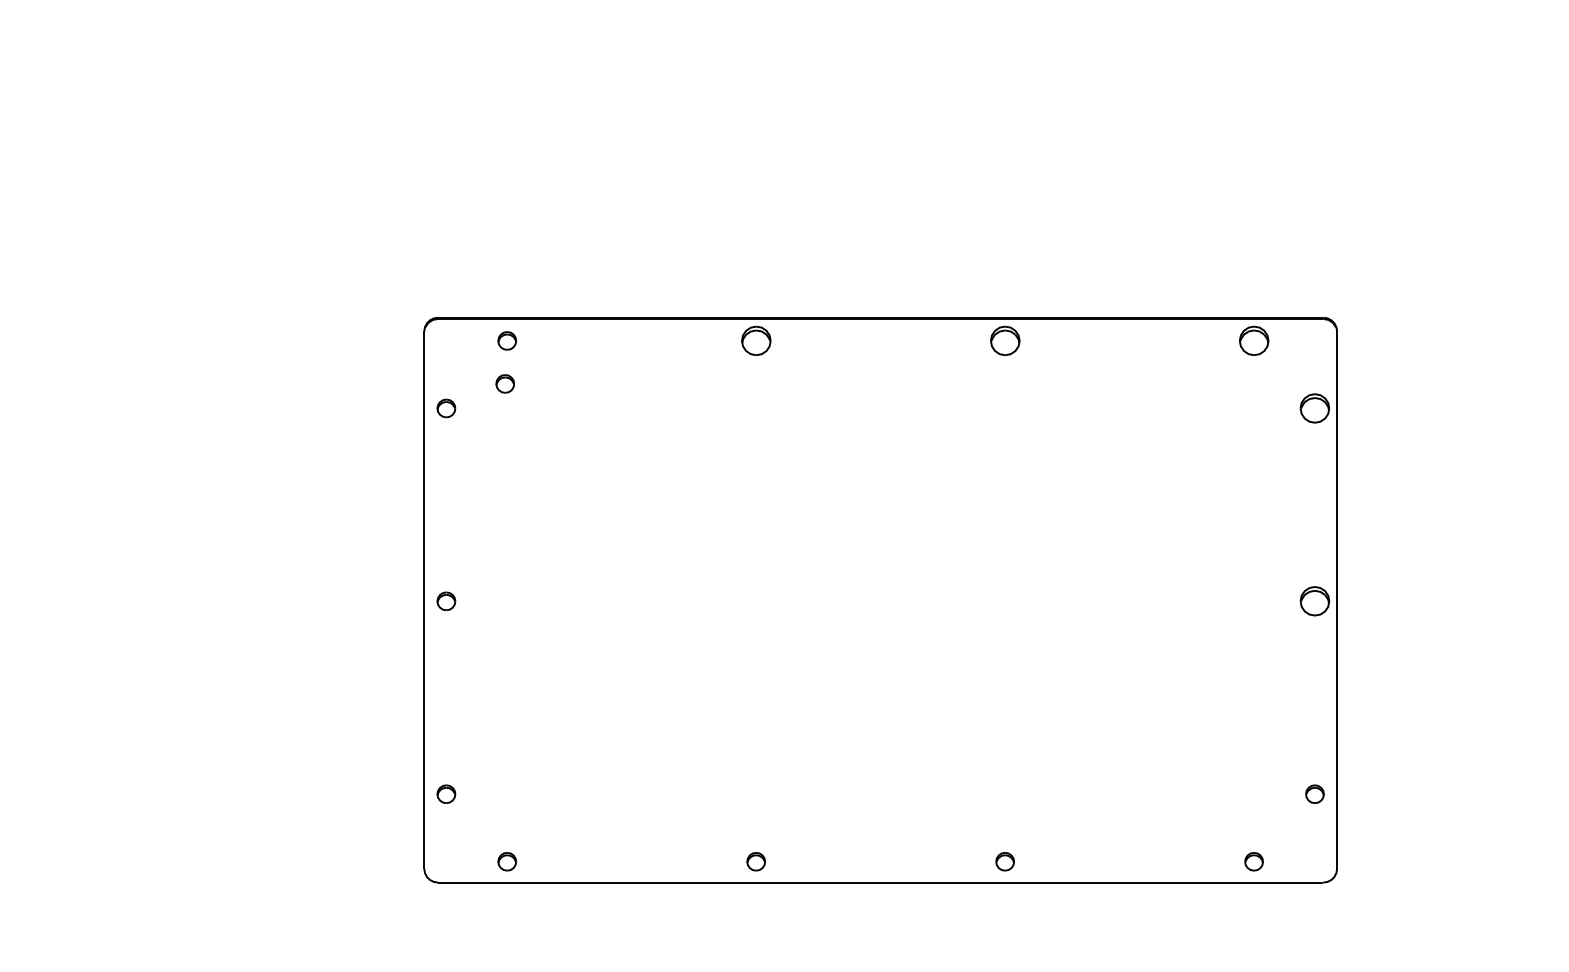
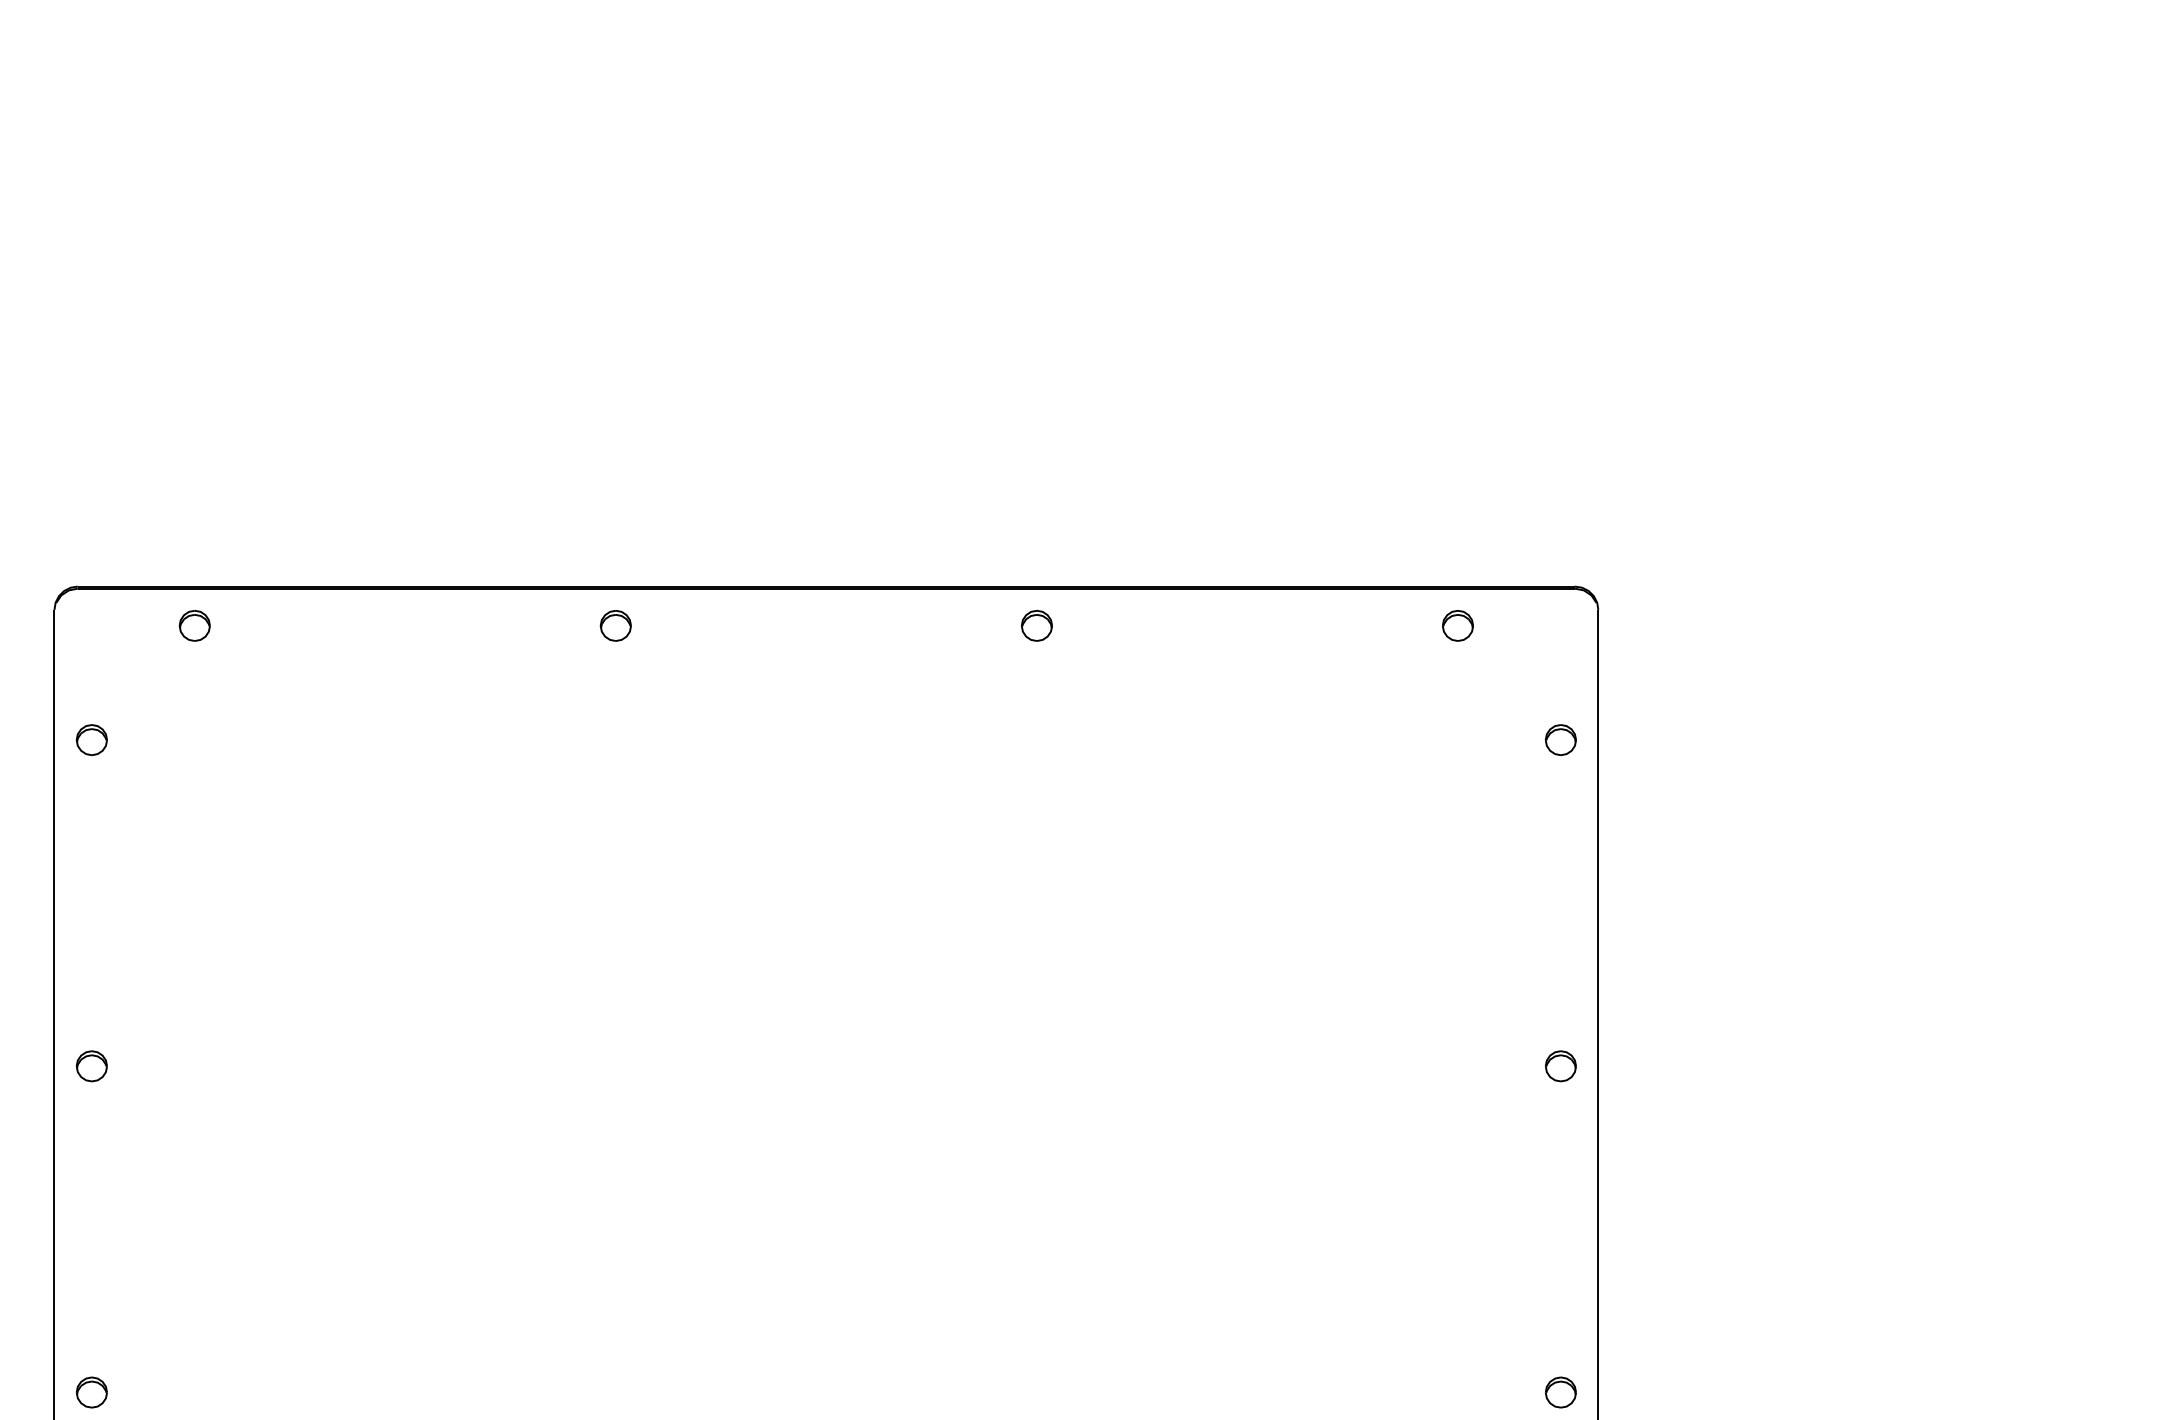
part: (755, 340) -> (614, 625), size x0.62
part: (1004, 340) -> (1035, 625), size x0.62
part: (1253, 340) -> (1456, 625), size x0.62
part: (504, 383) -> (190, 697), removed
part: (1314, 408) -> (1560, 740), size x0.62
part: (1314, 601) -> (1560, 1066), size x0.62

